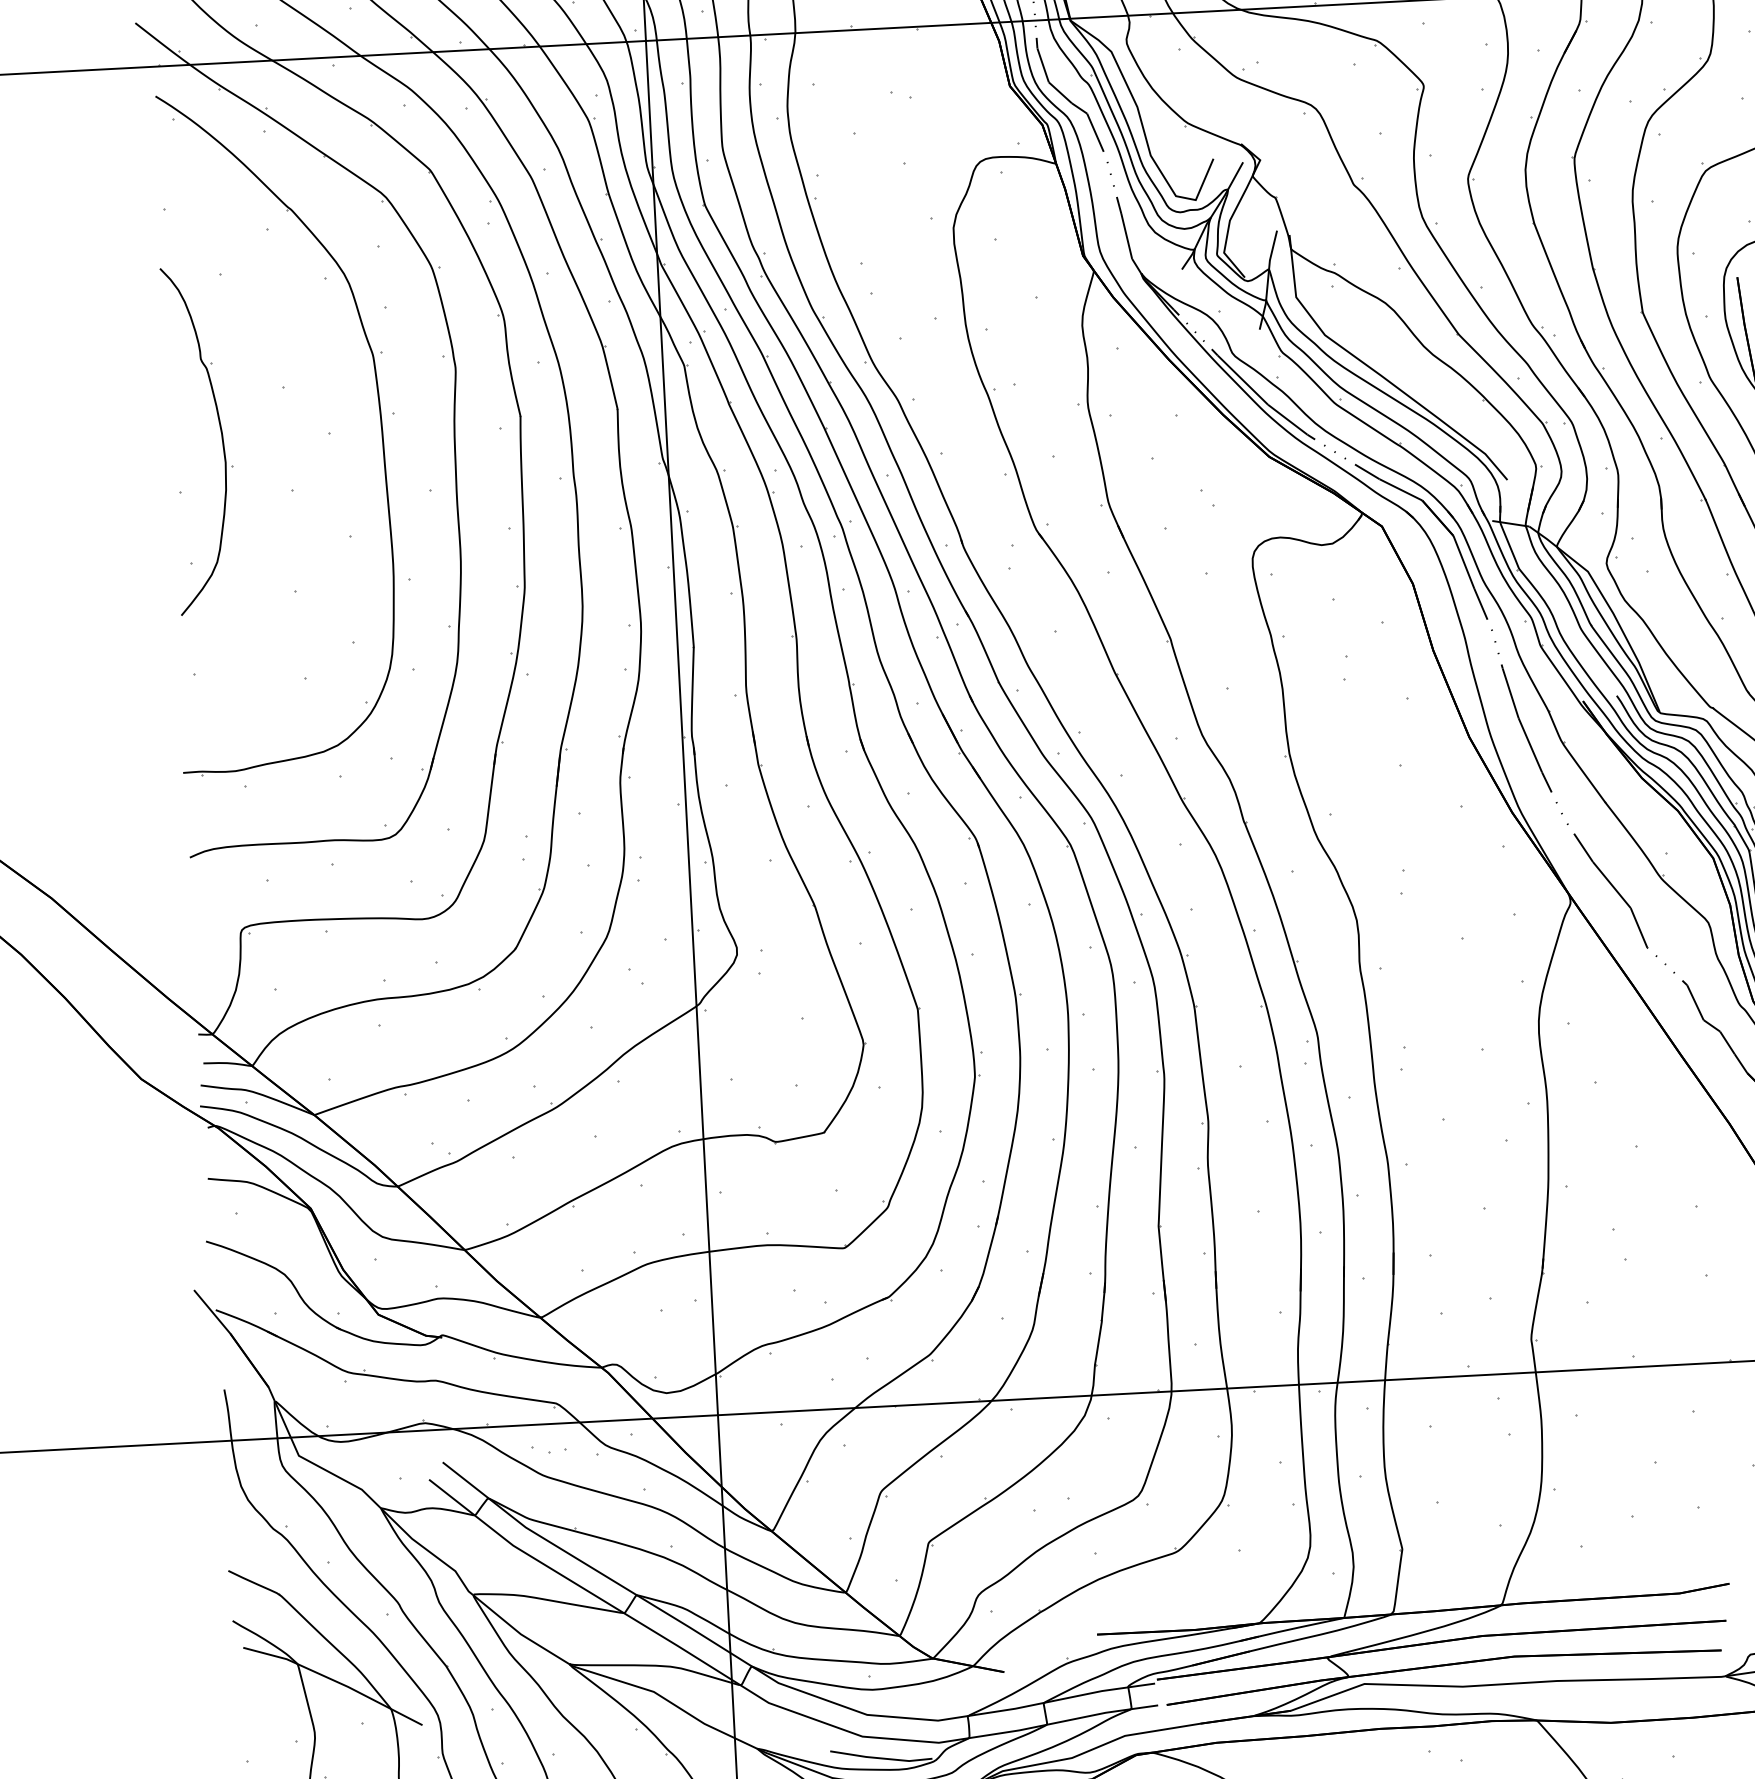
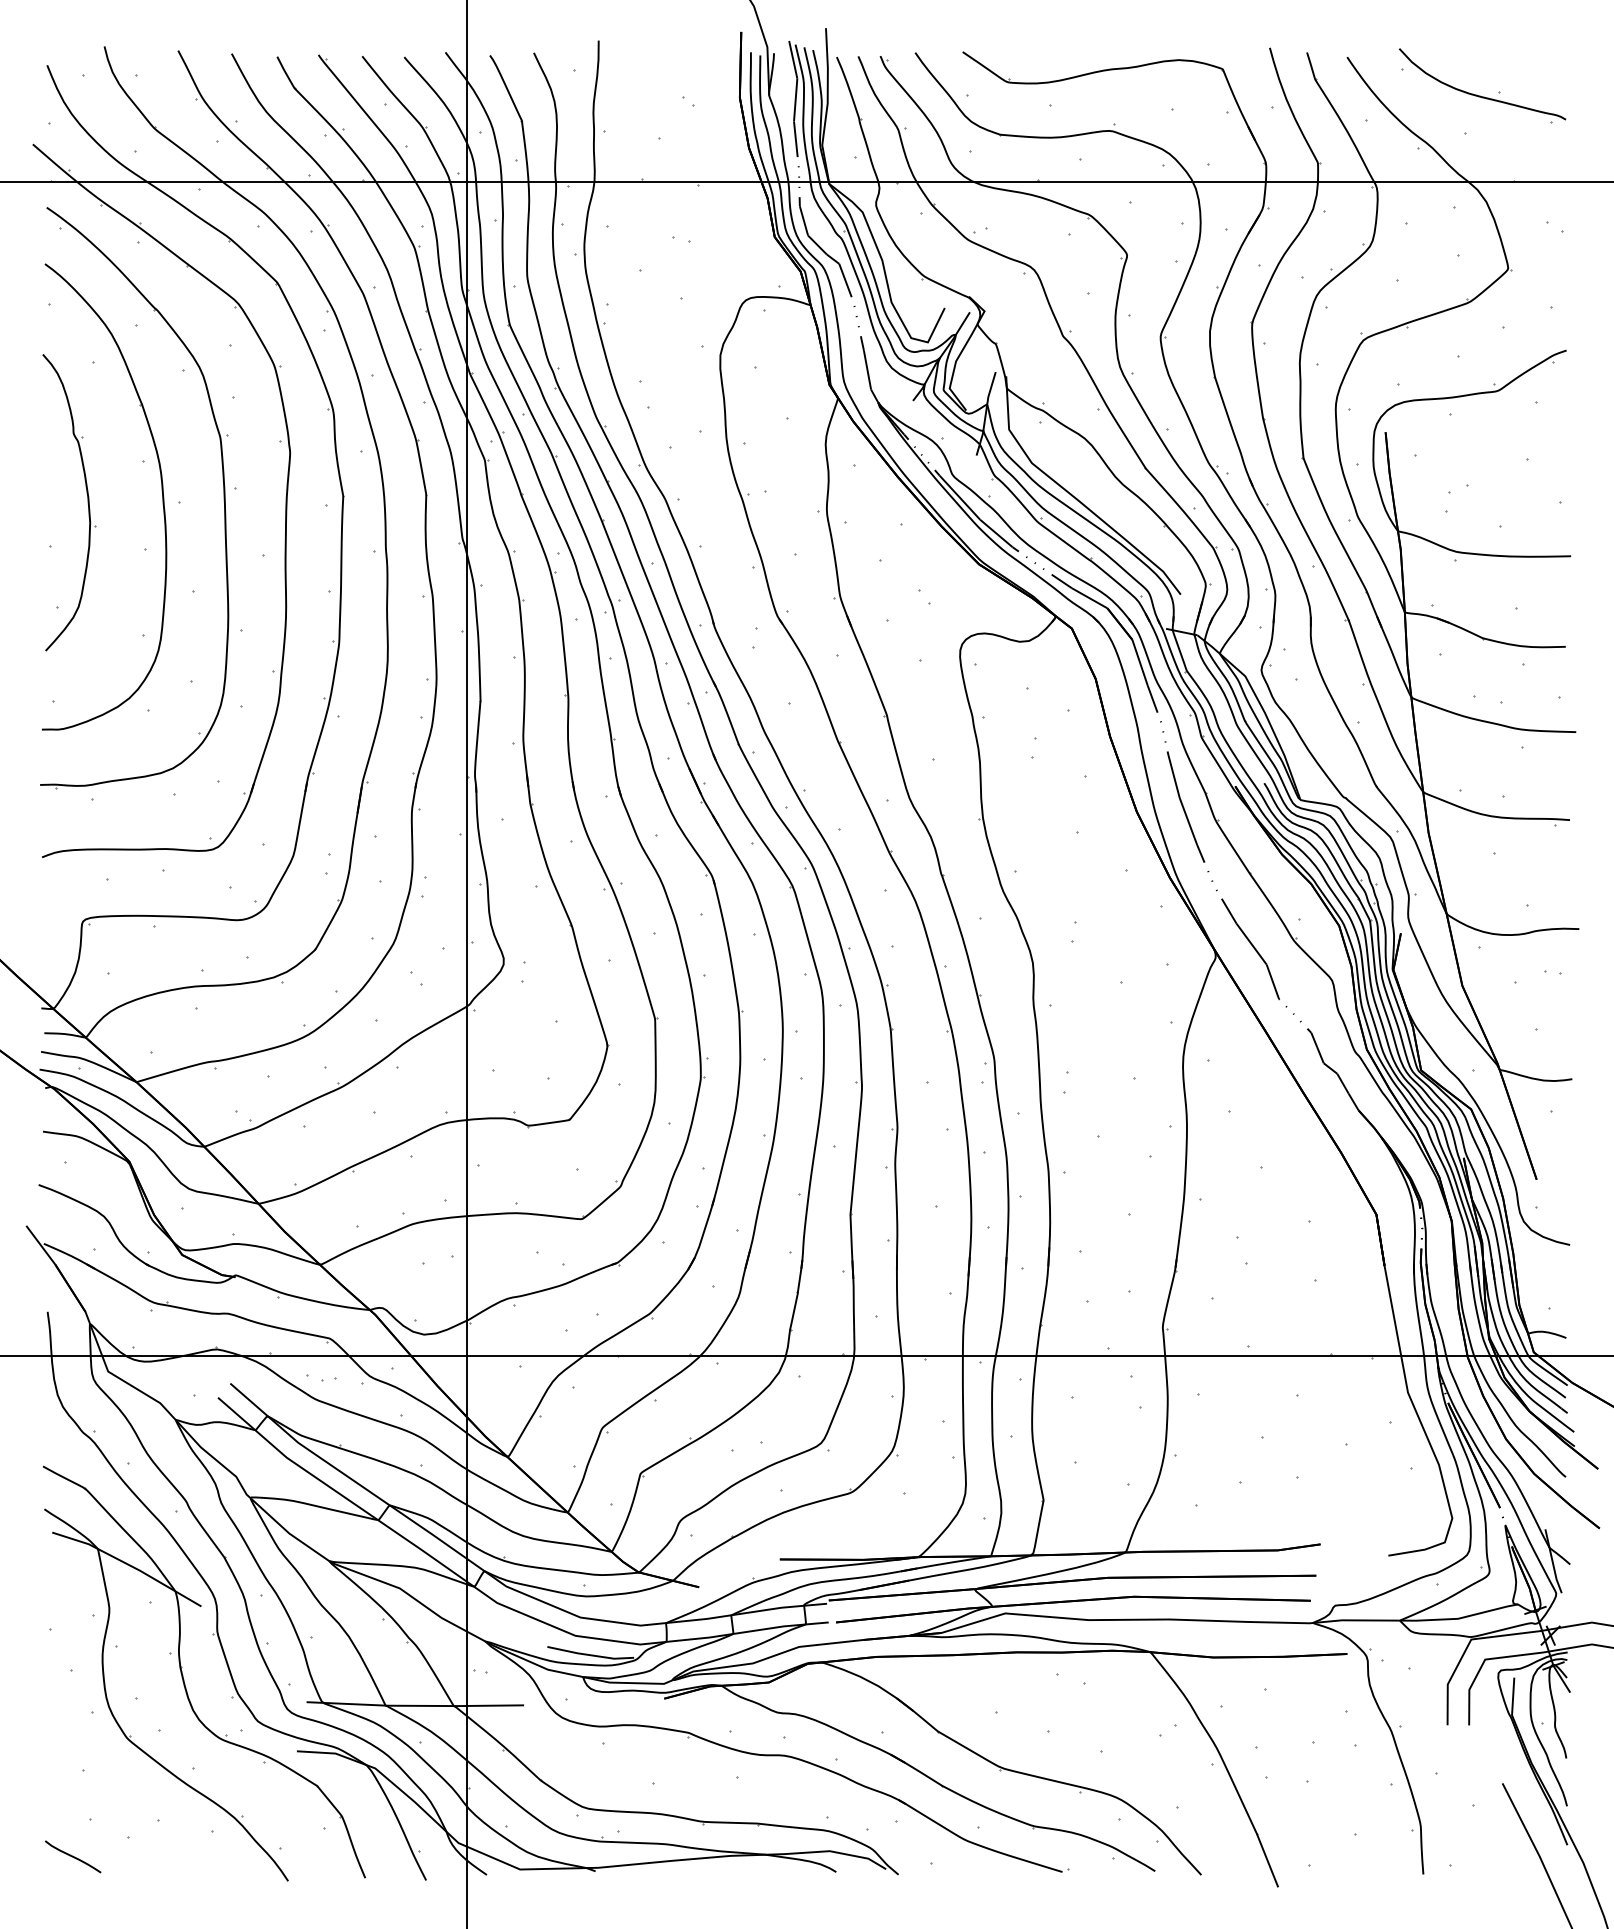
part: (307, 421) -> (161, 491), added

